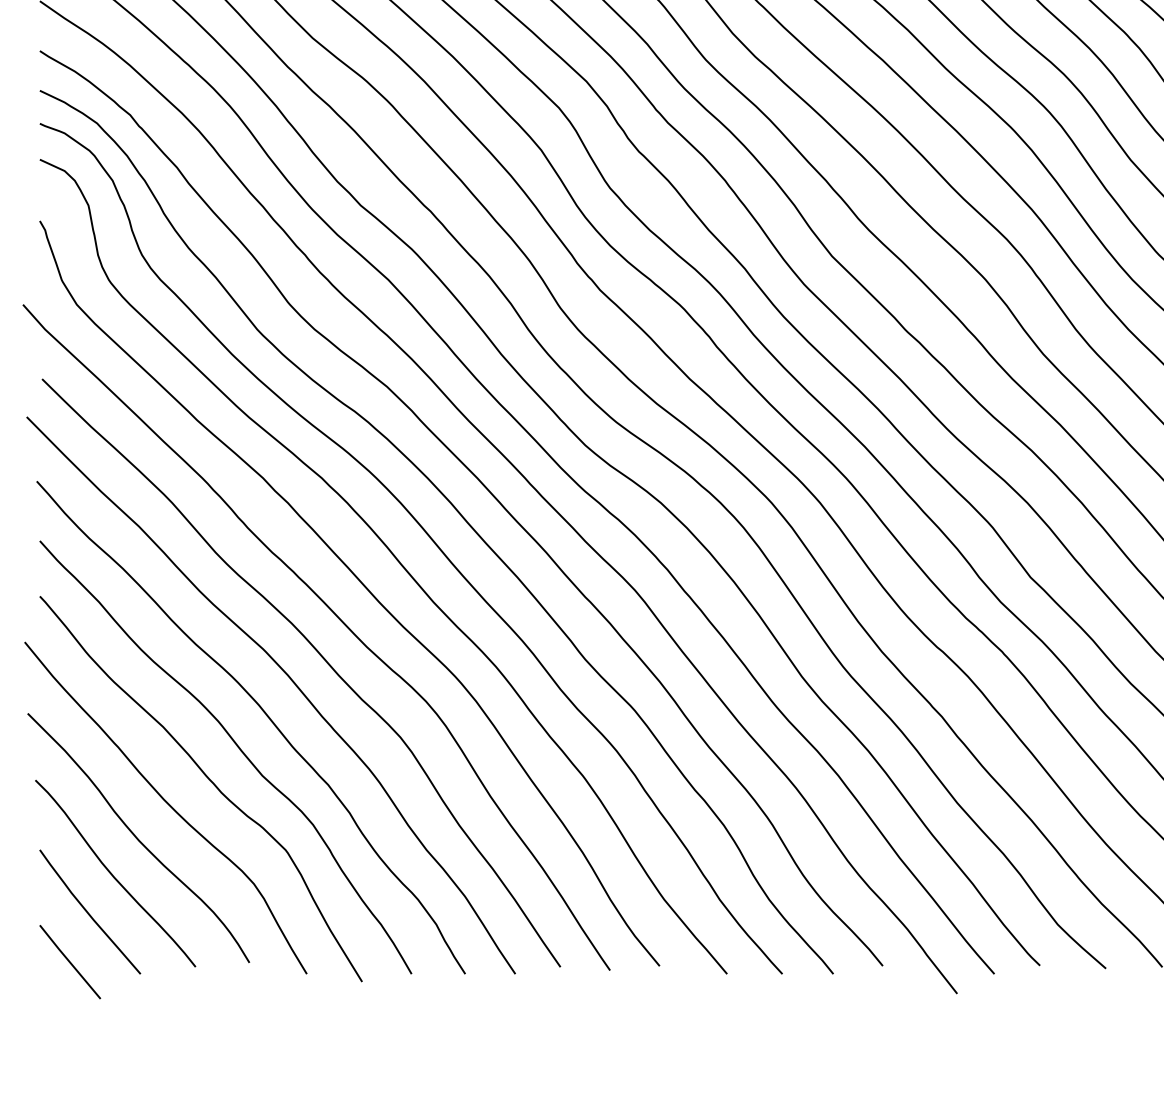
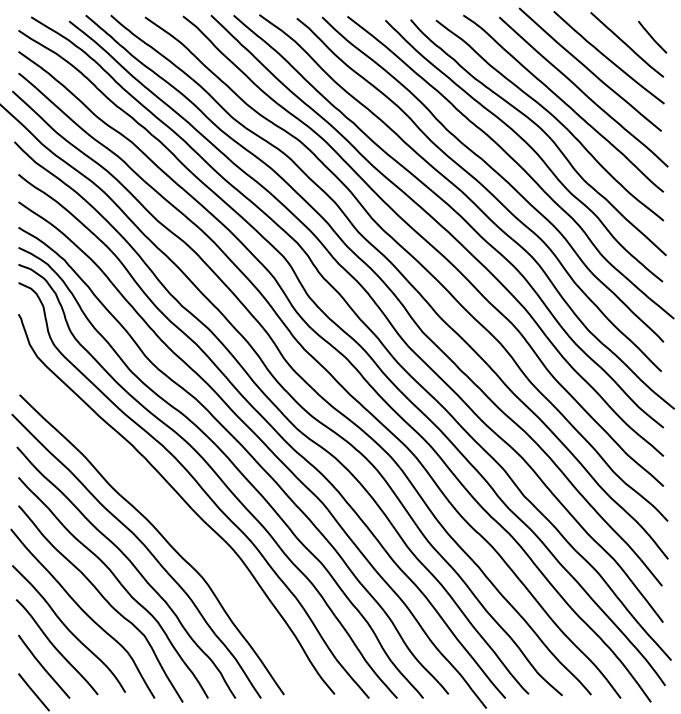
curve: (335, 617) -> (169, 516), removed

